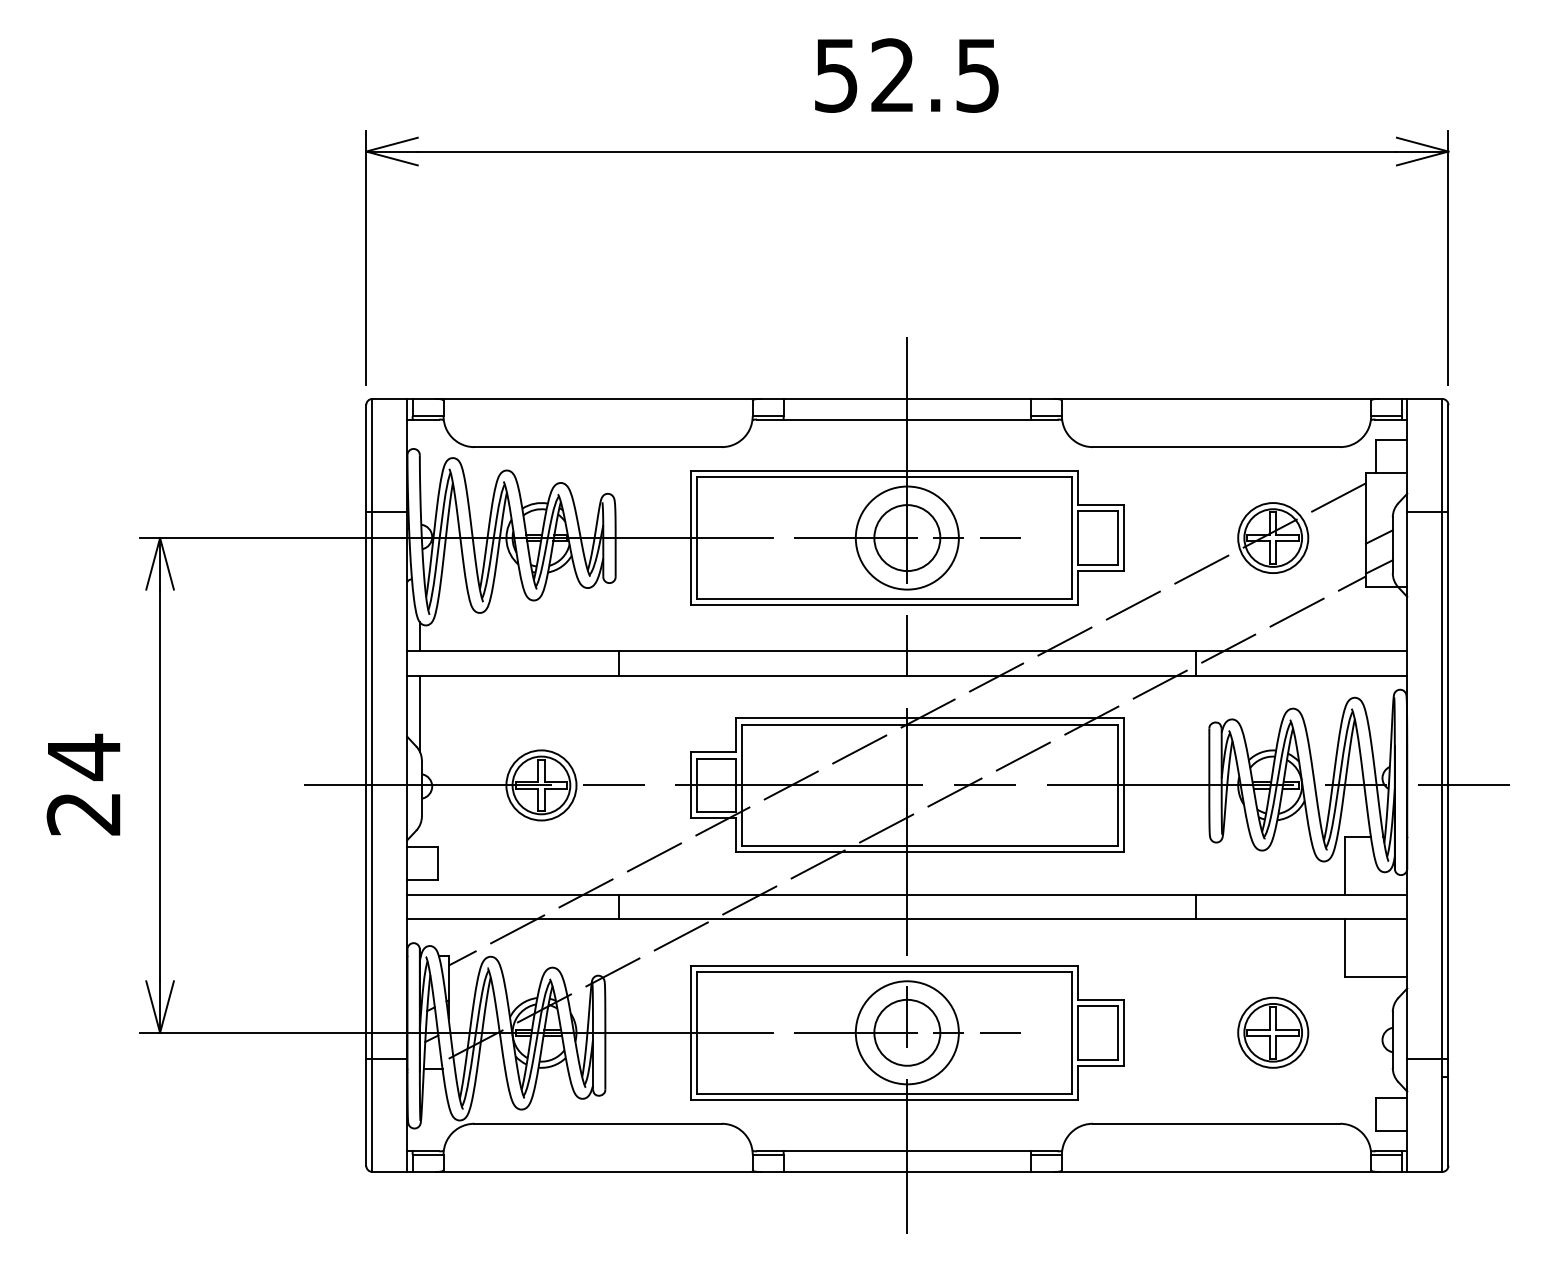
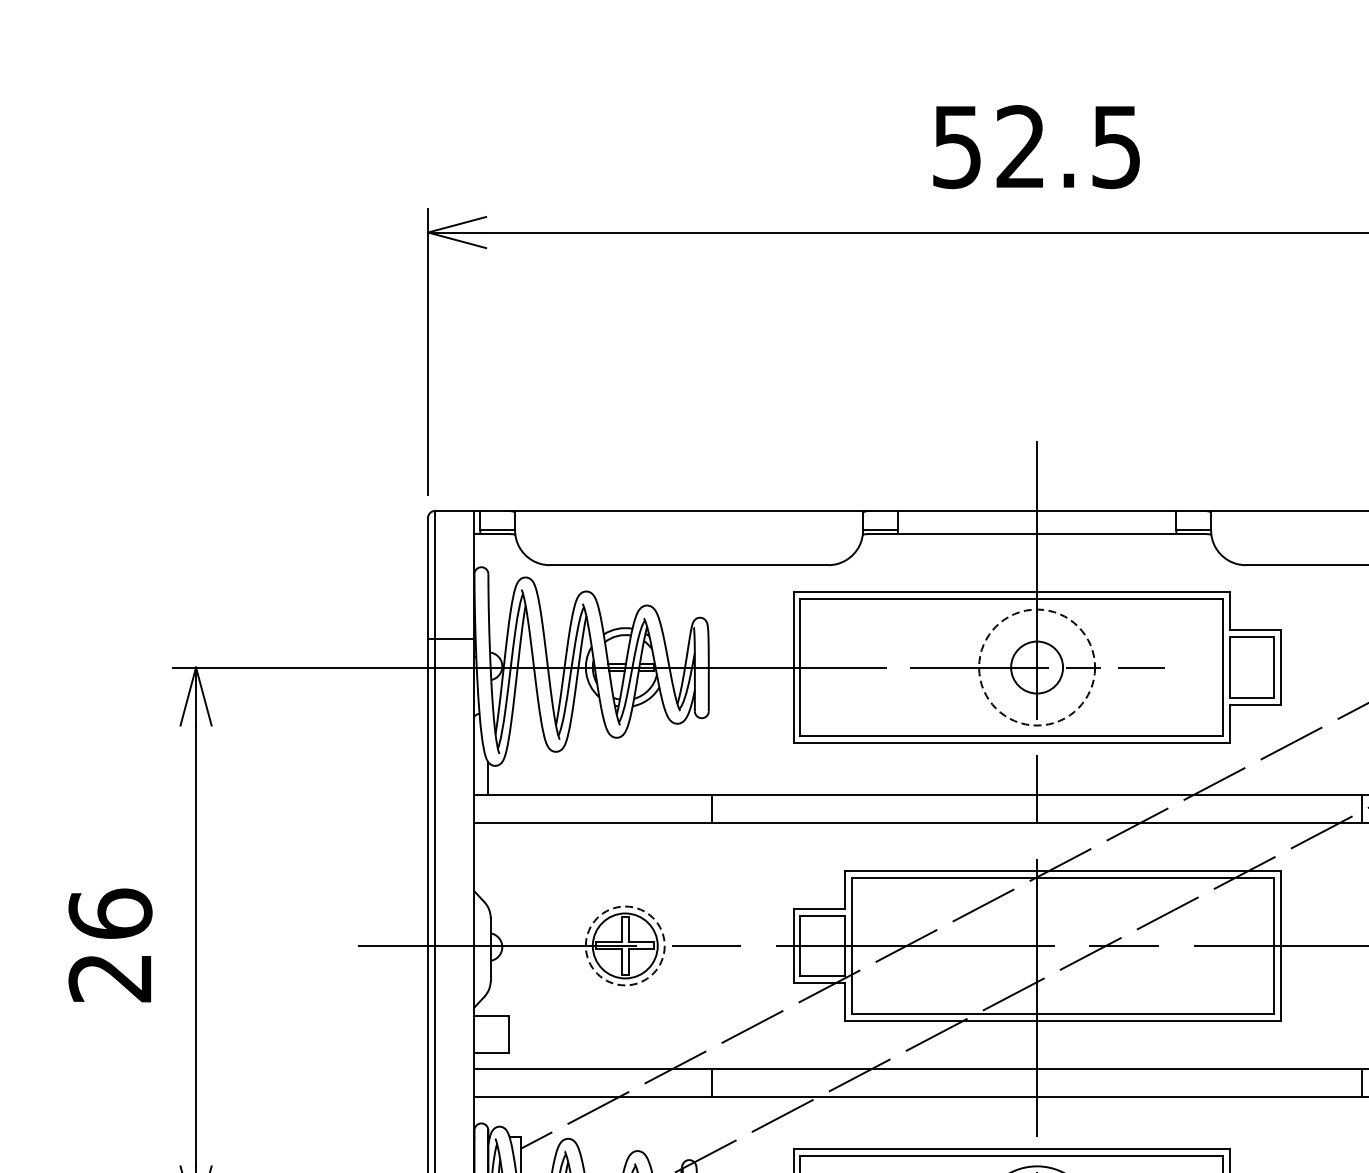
circle: (906, 537) -> (1036, 666), solid -> dashed
circle: (907, 538) -> (1037, 668), size x0.7
line: (419, 713) -> (488, 864), removed
text: (83, 757) -> (109, 914), 24 -> 26
circle: (541, 785) -> (625, 946), solid -> dashed

